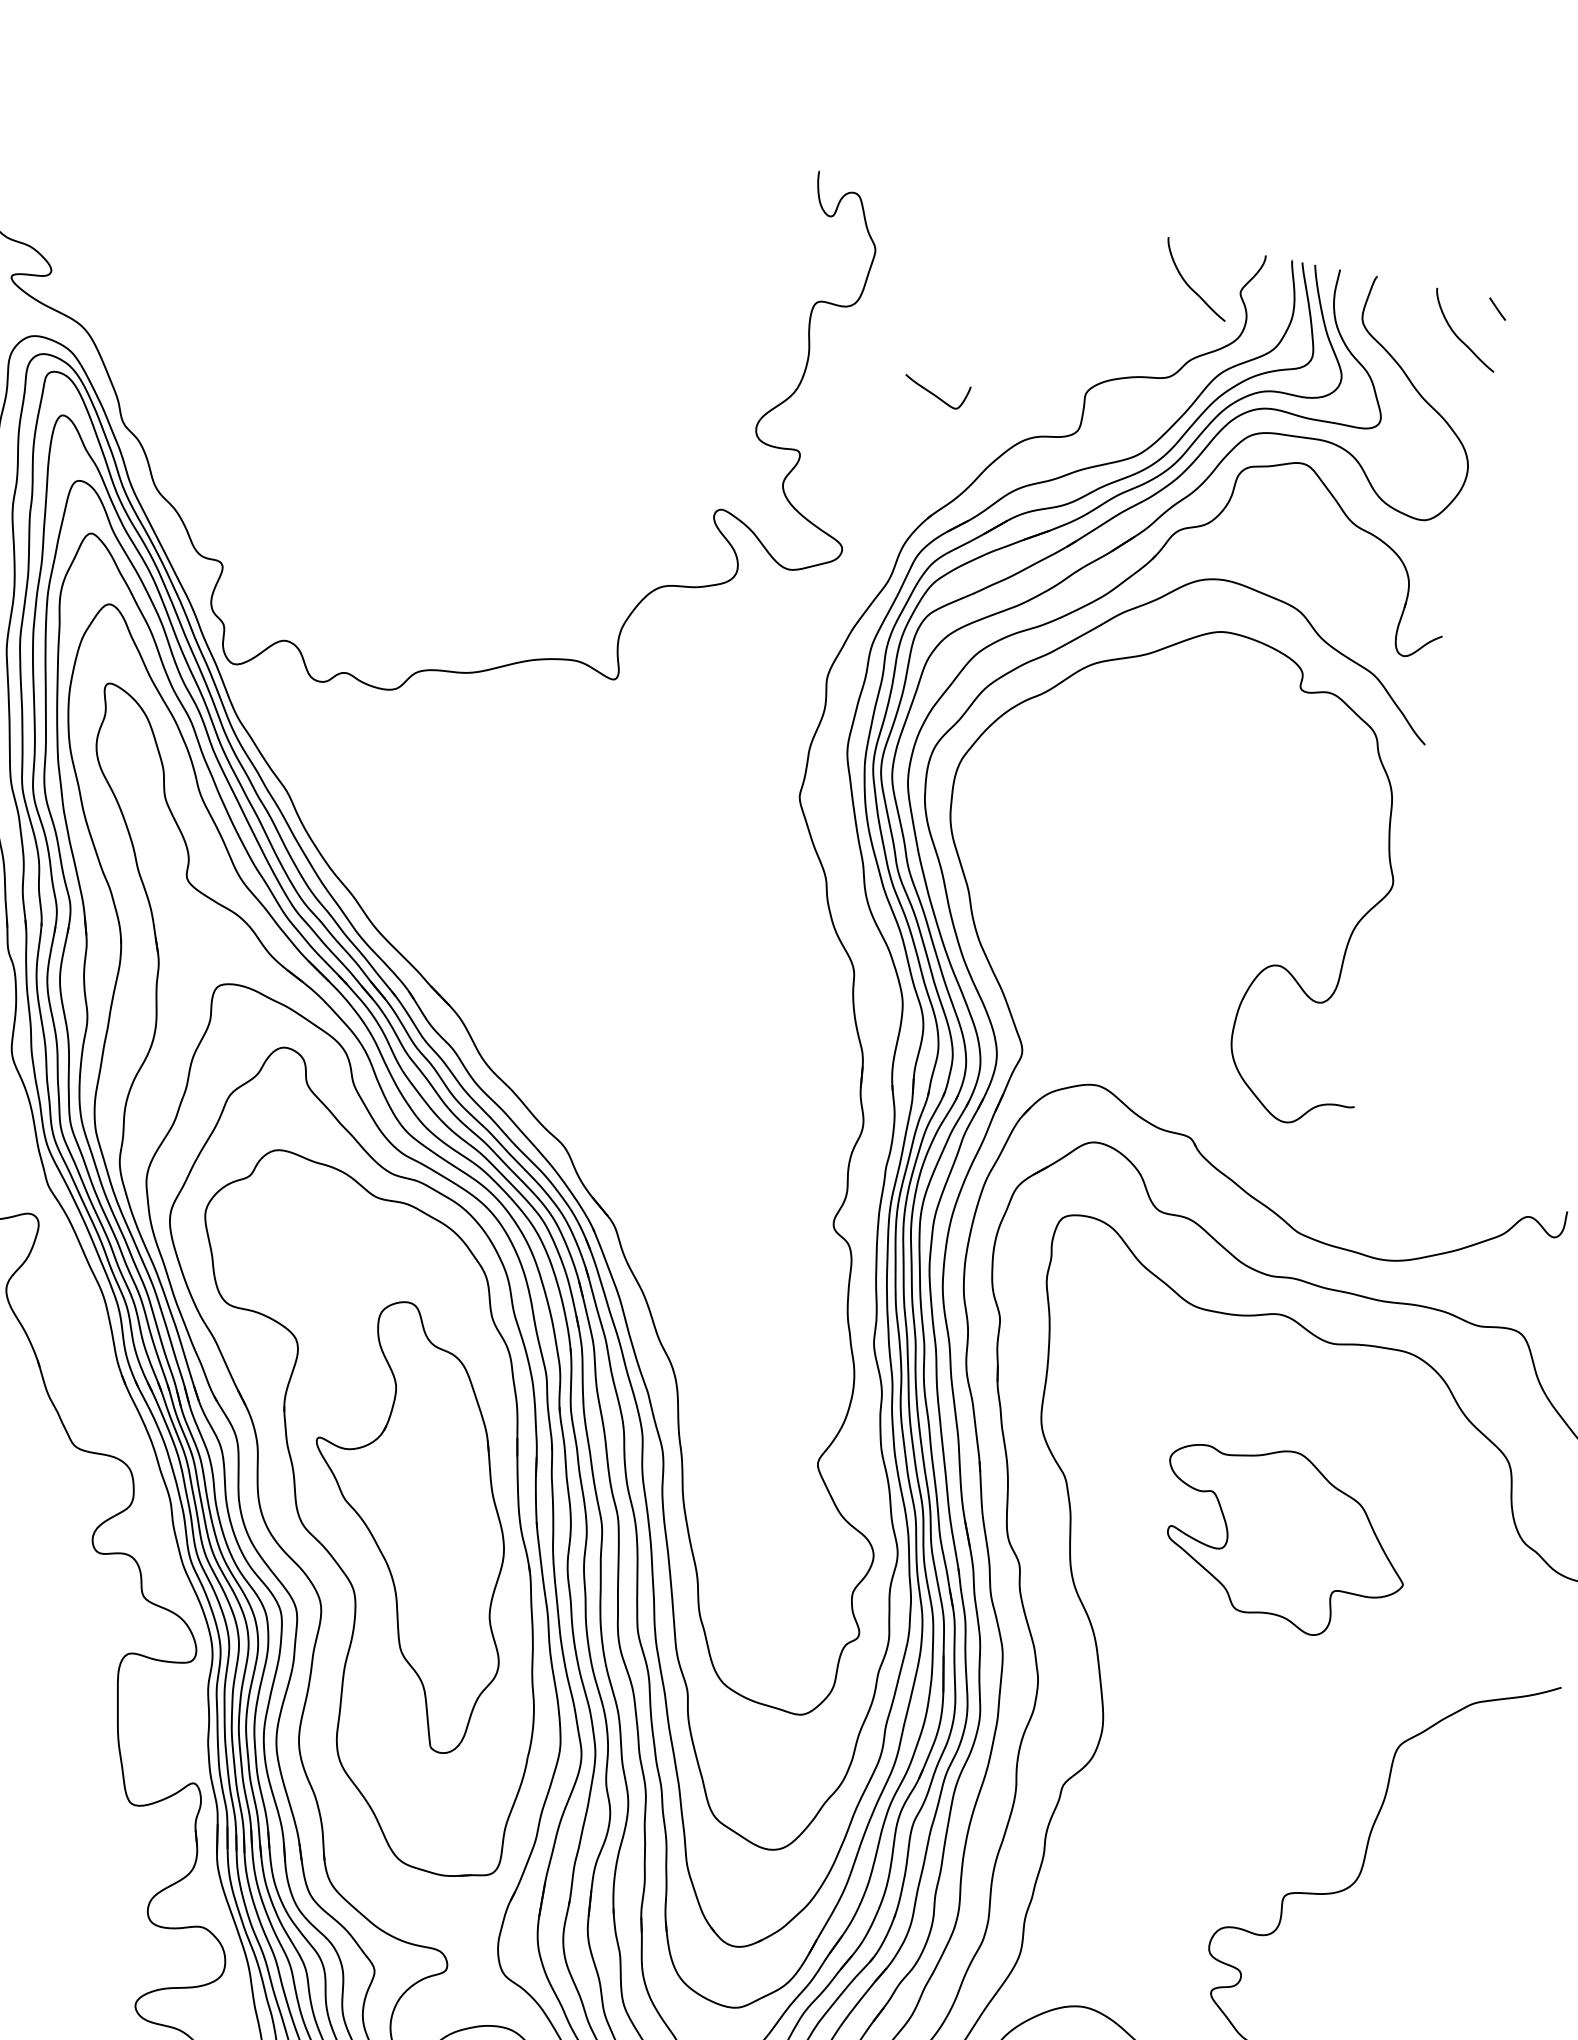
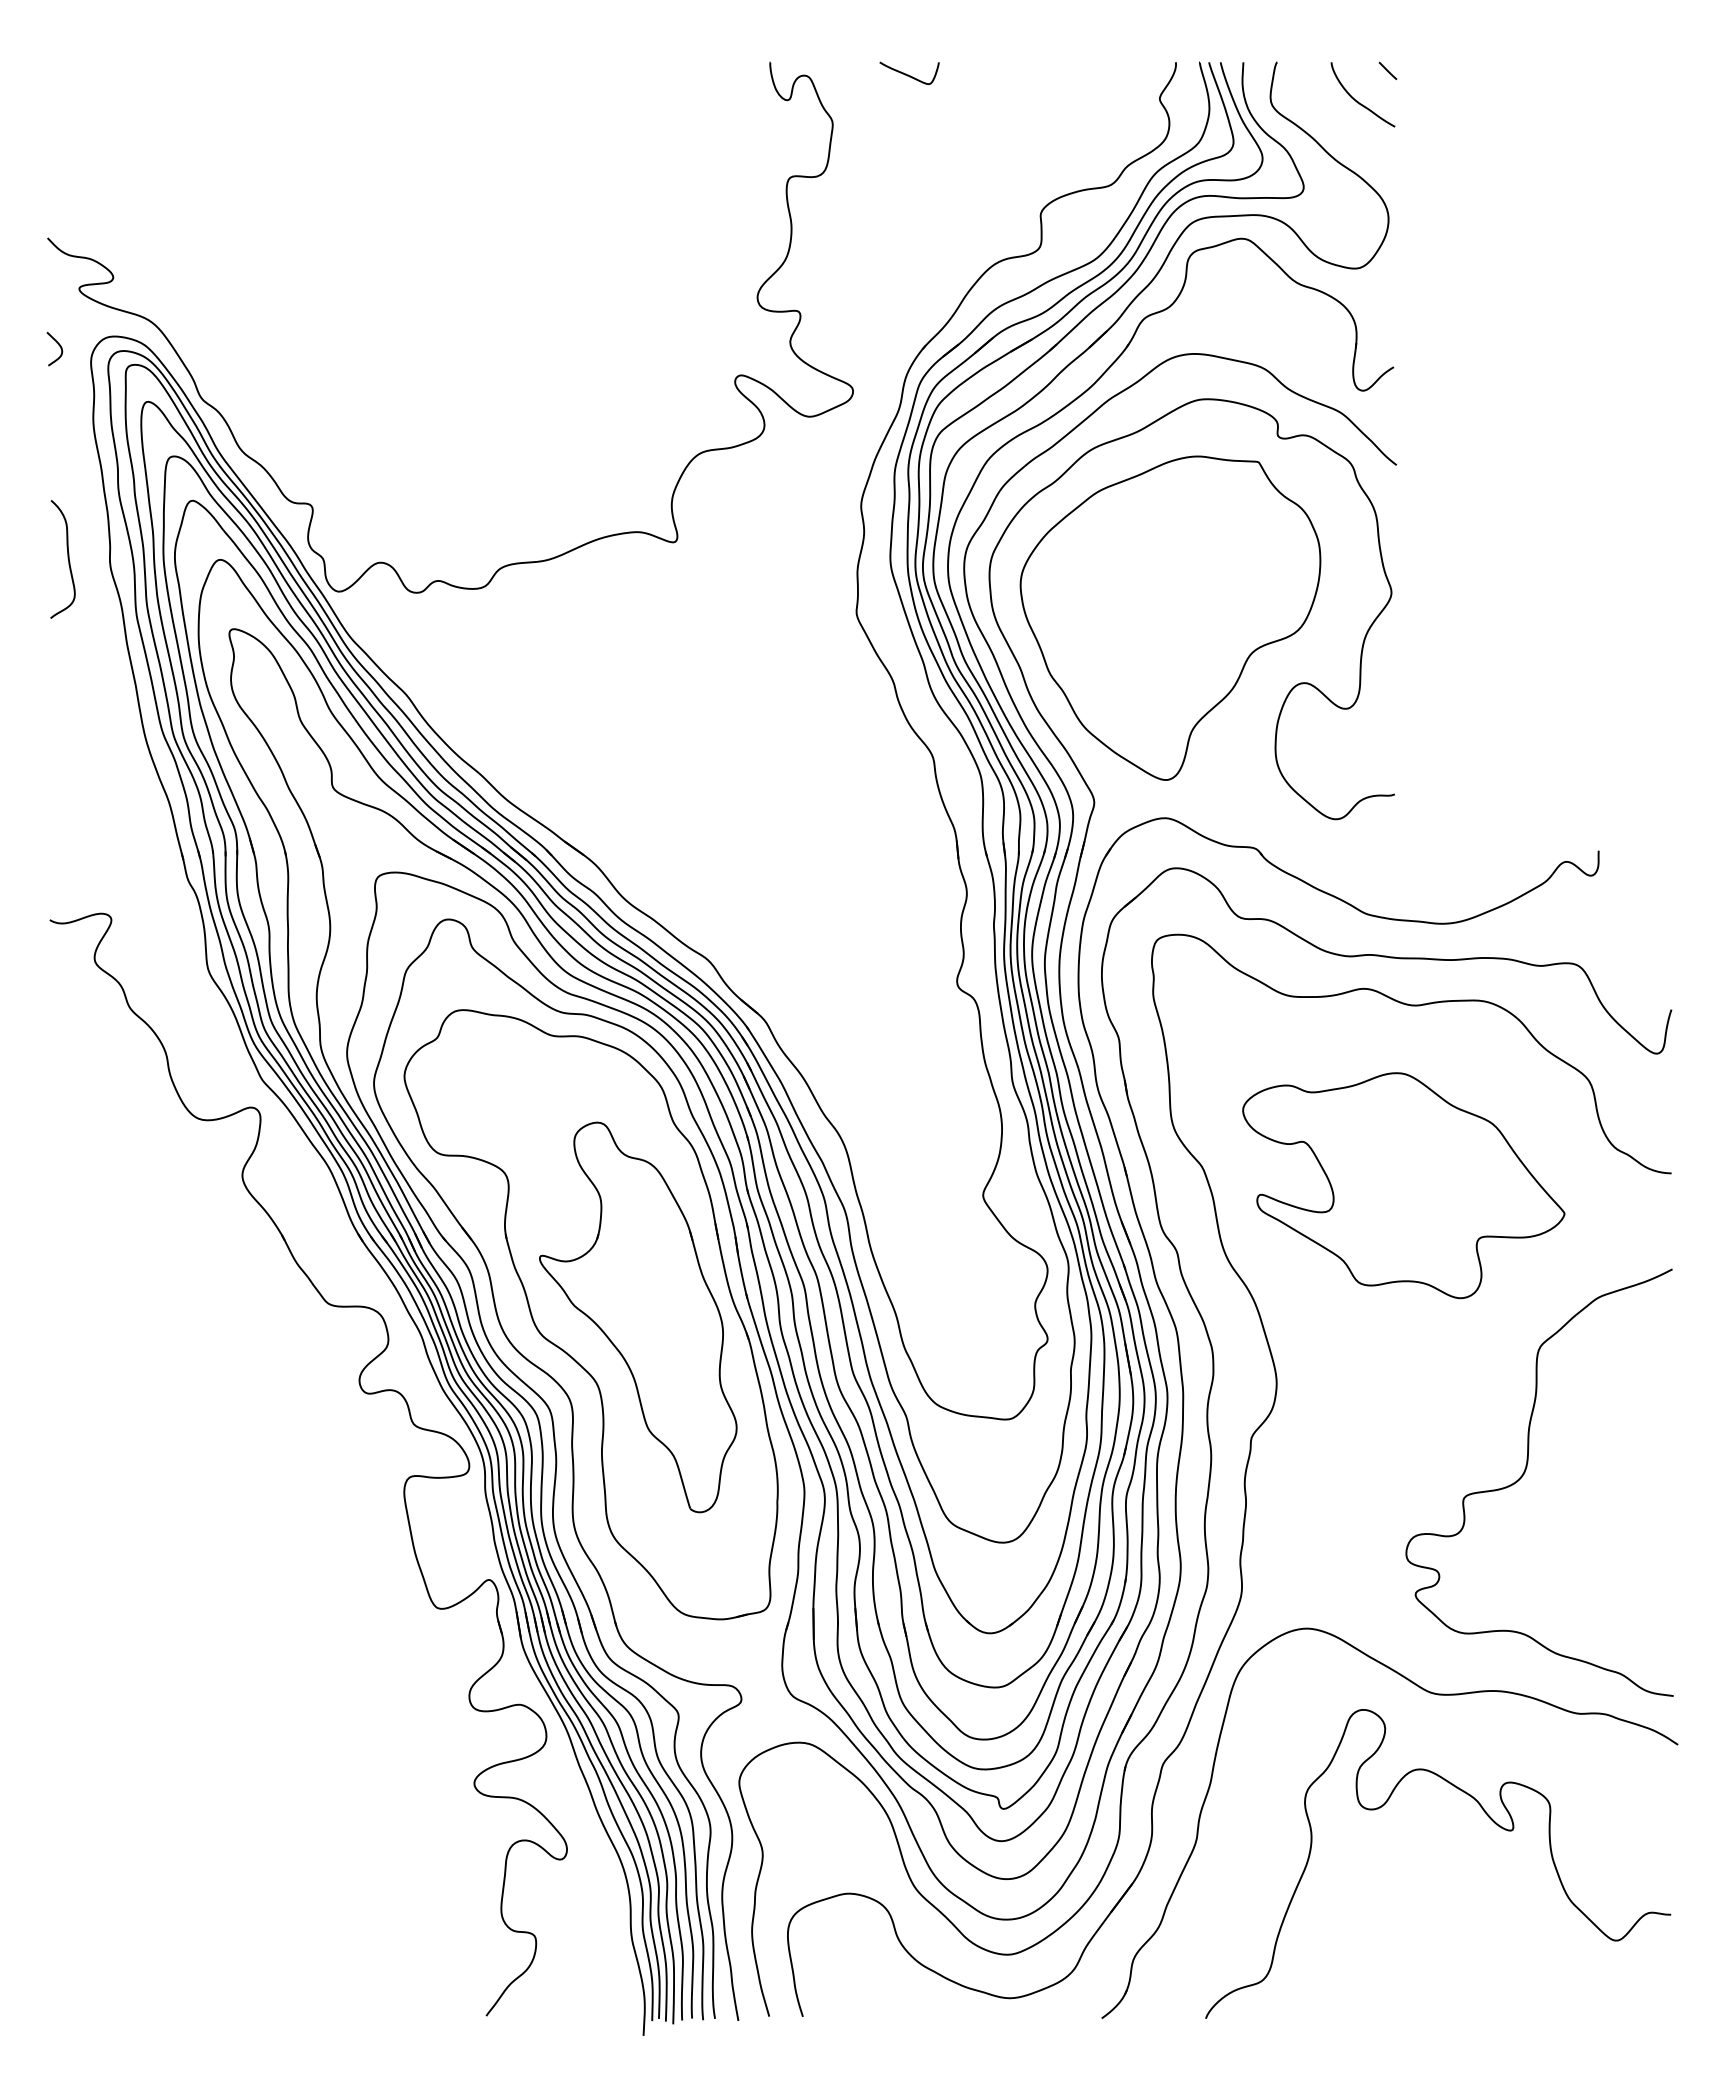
curve: (1189, 284) -> (1113, 100), removed
curve: (934, 393) -> (908, 74), moved
part: (1144, 865) -> (1170, 617), added
part: (1282, 1539) -> (1403, 1185), size x1.43

